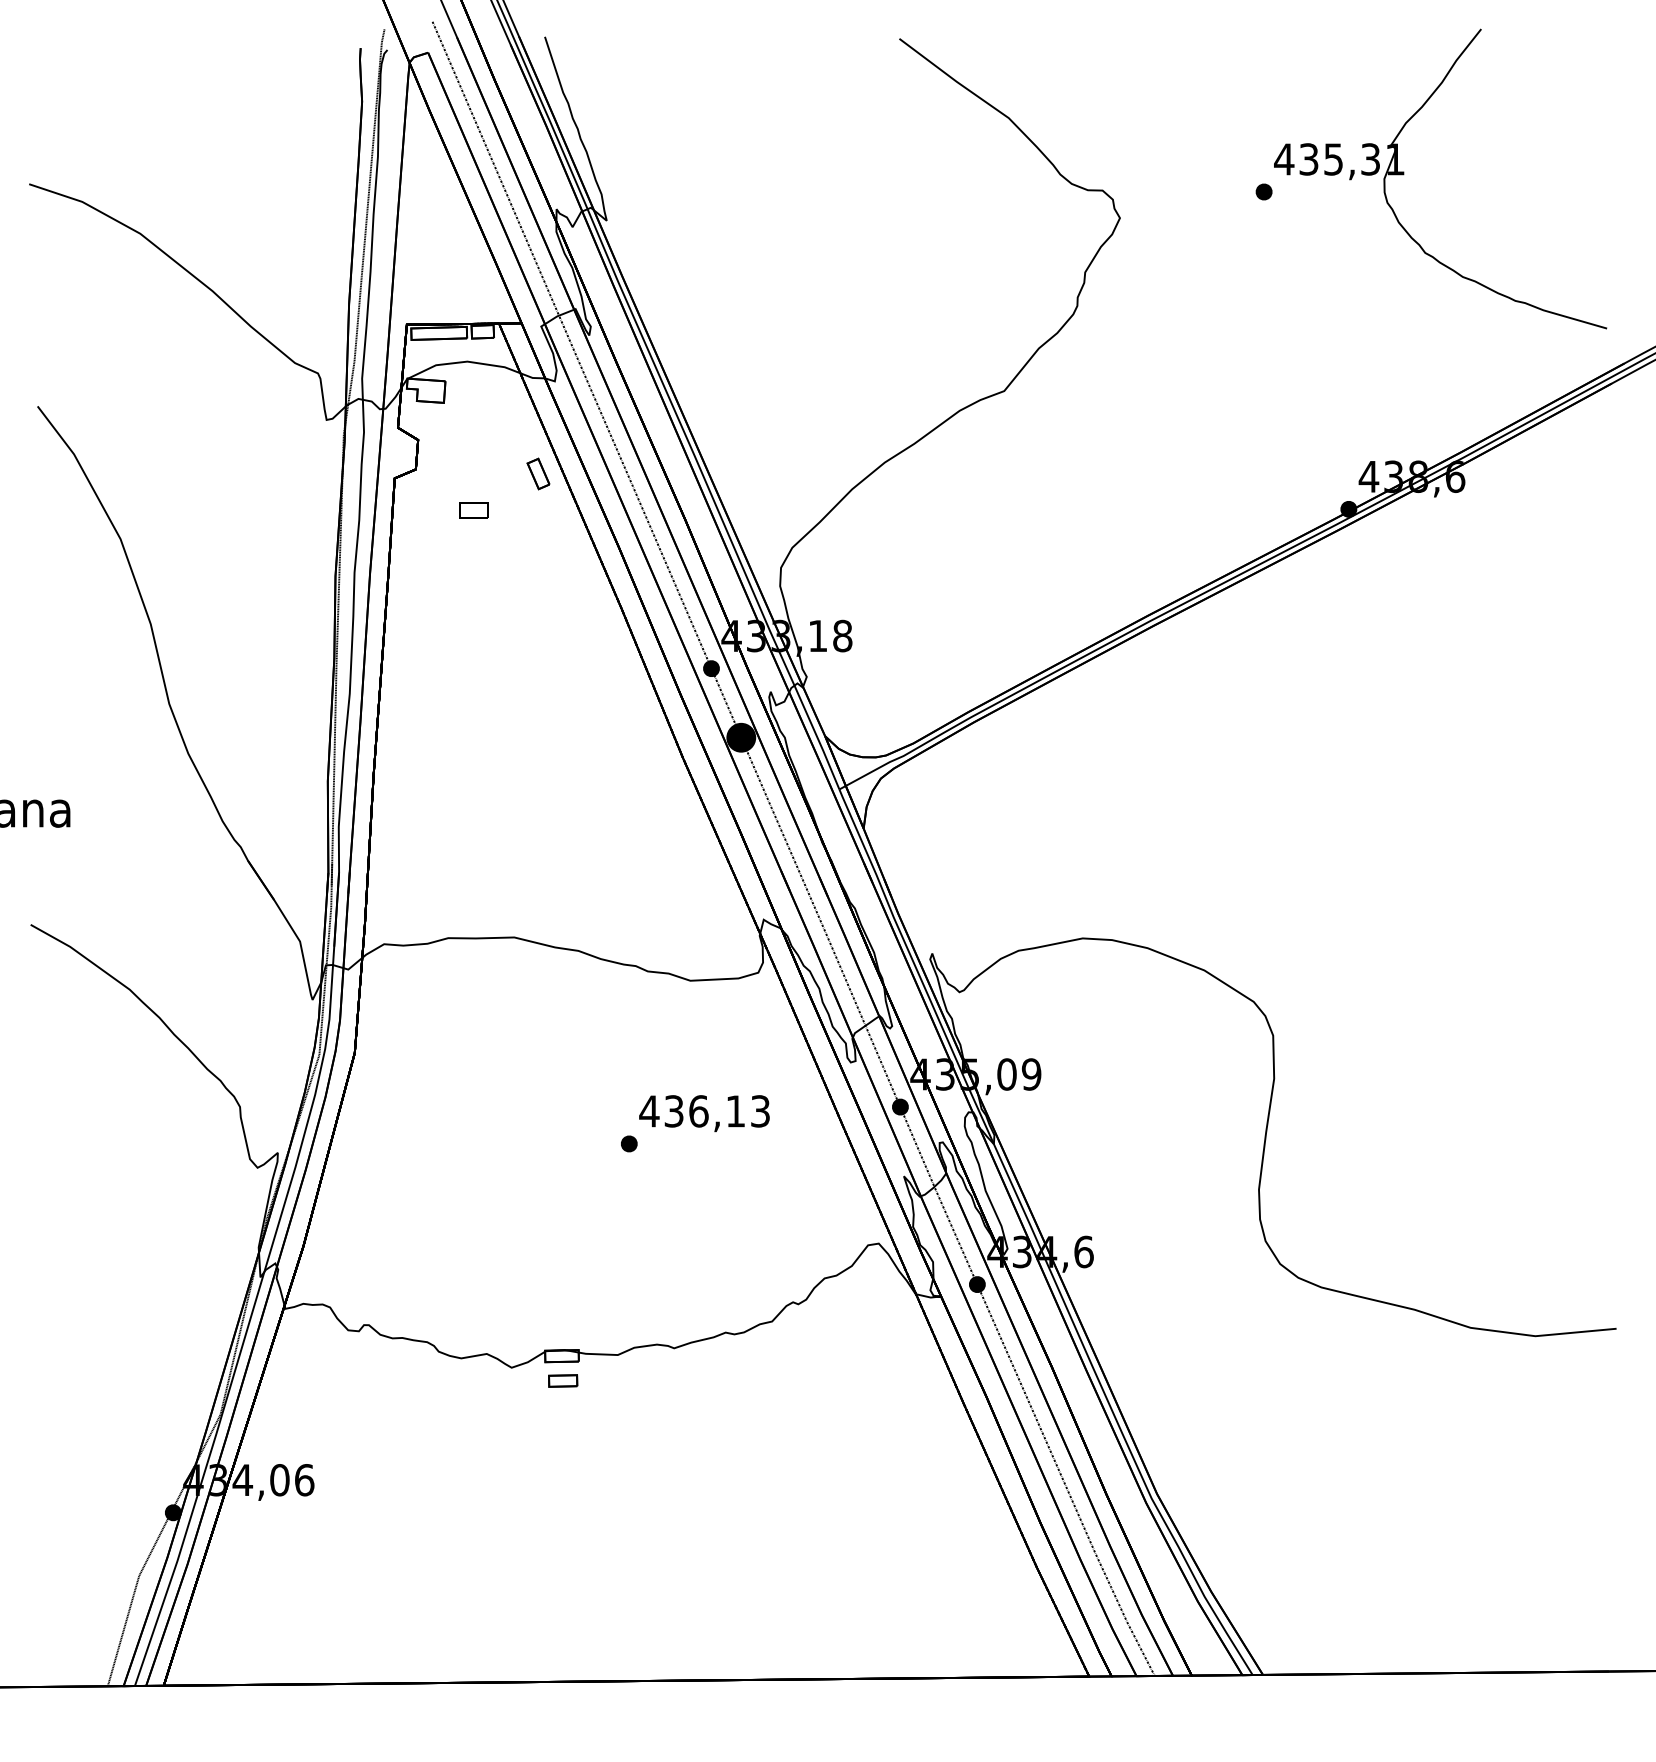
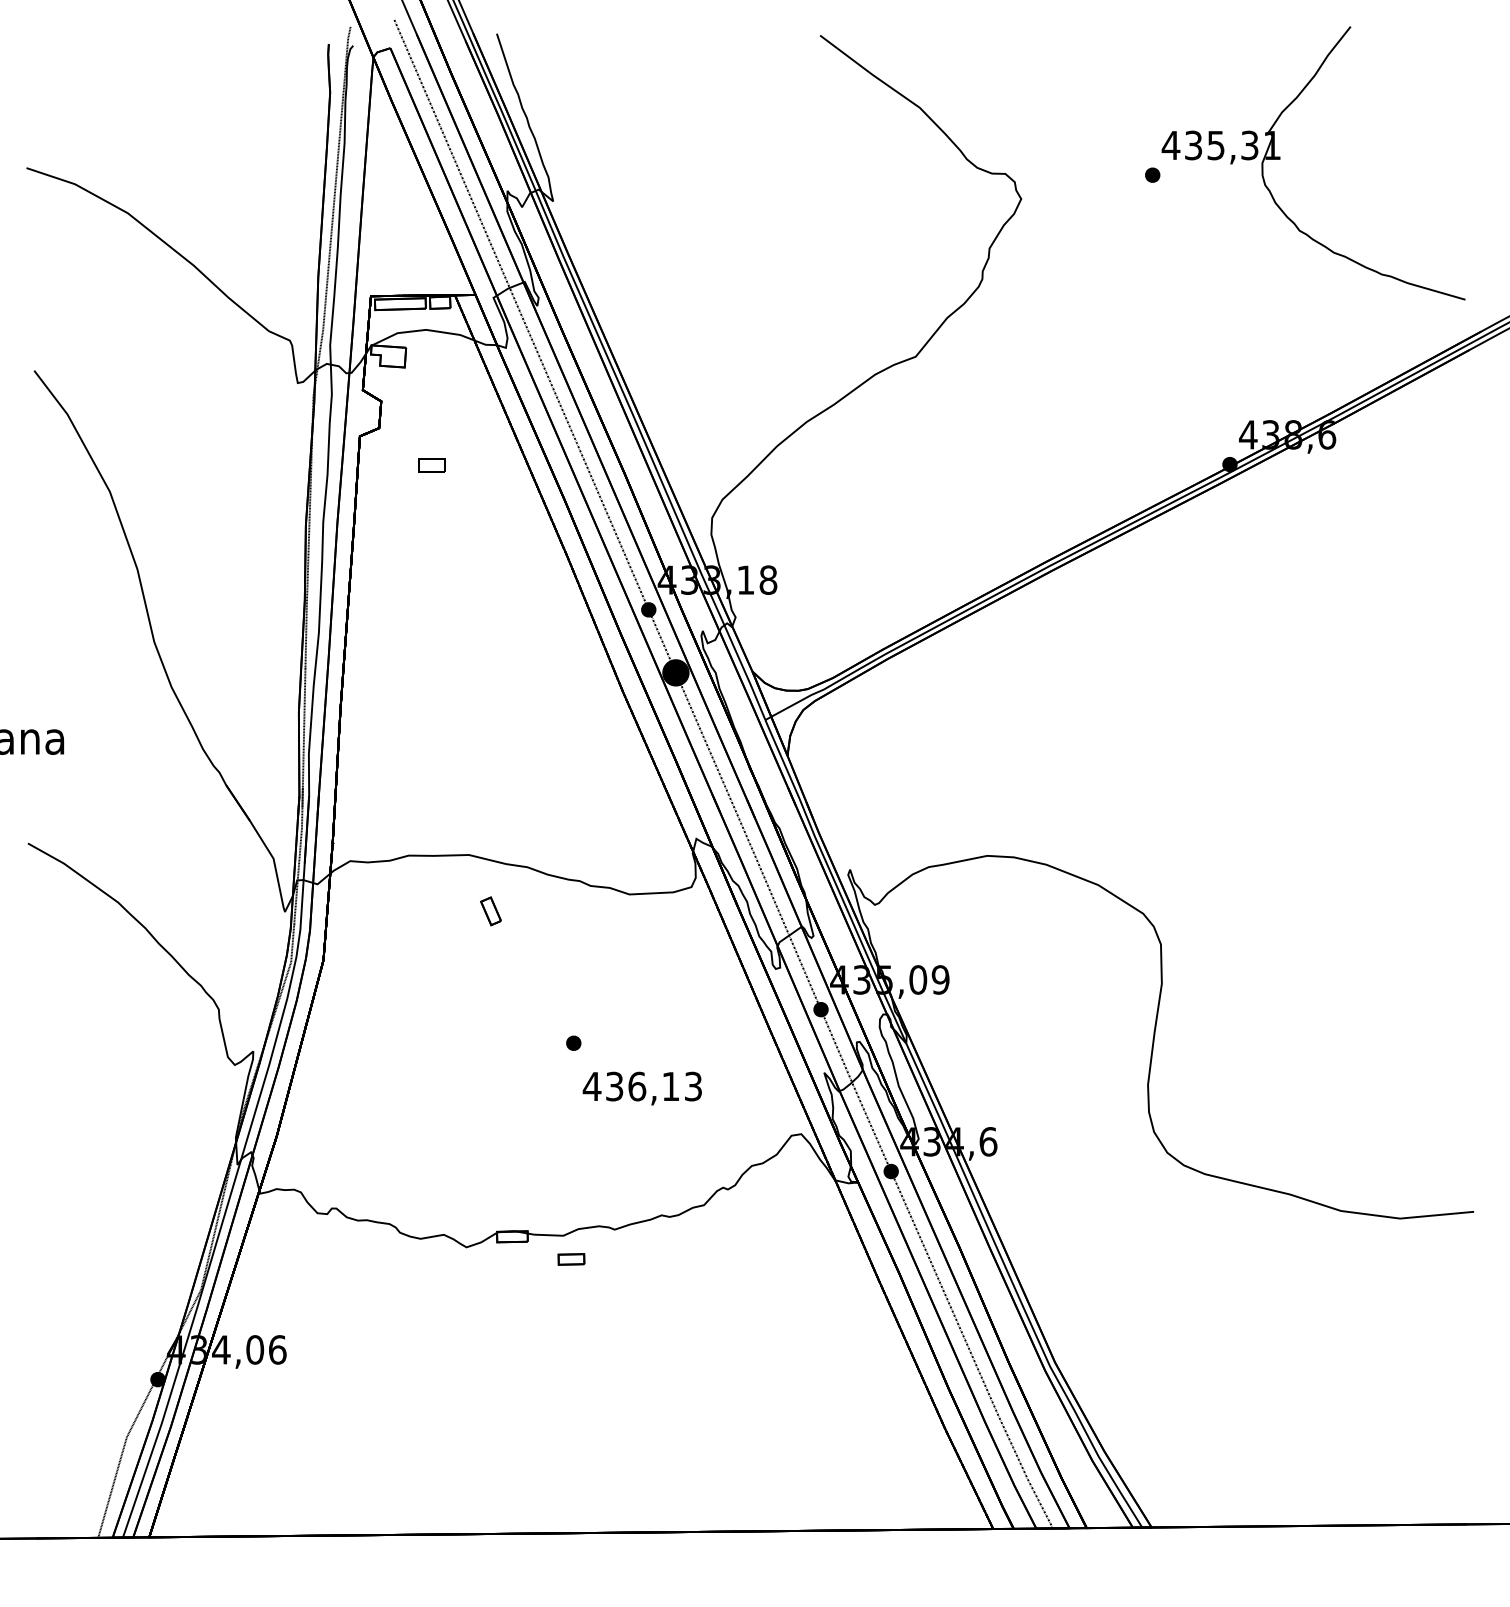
part: (537, 474) -> (490, 911), moved
text: (703, 1113) -> (641, 1088), moved
part: (563, 1381) -> (571, 1259), moved

